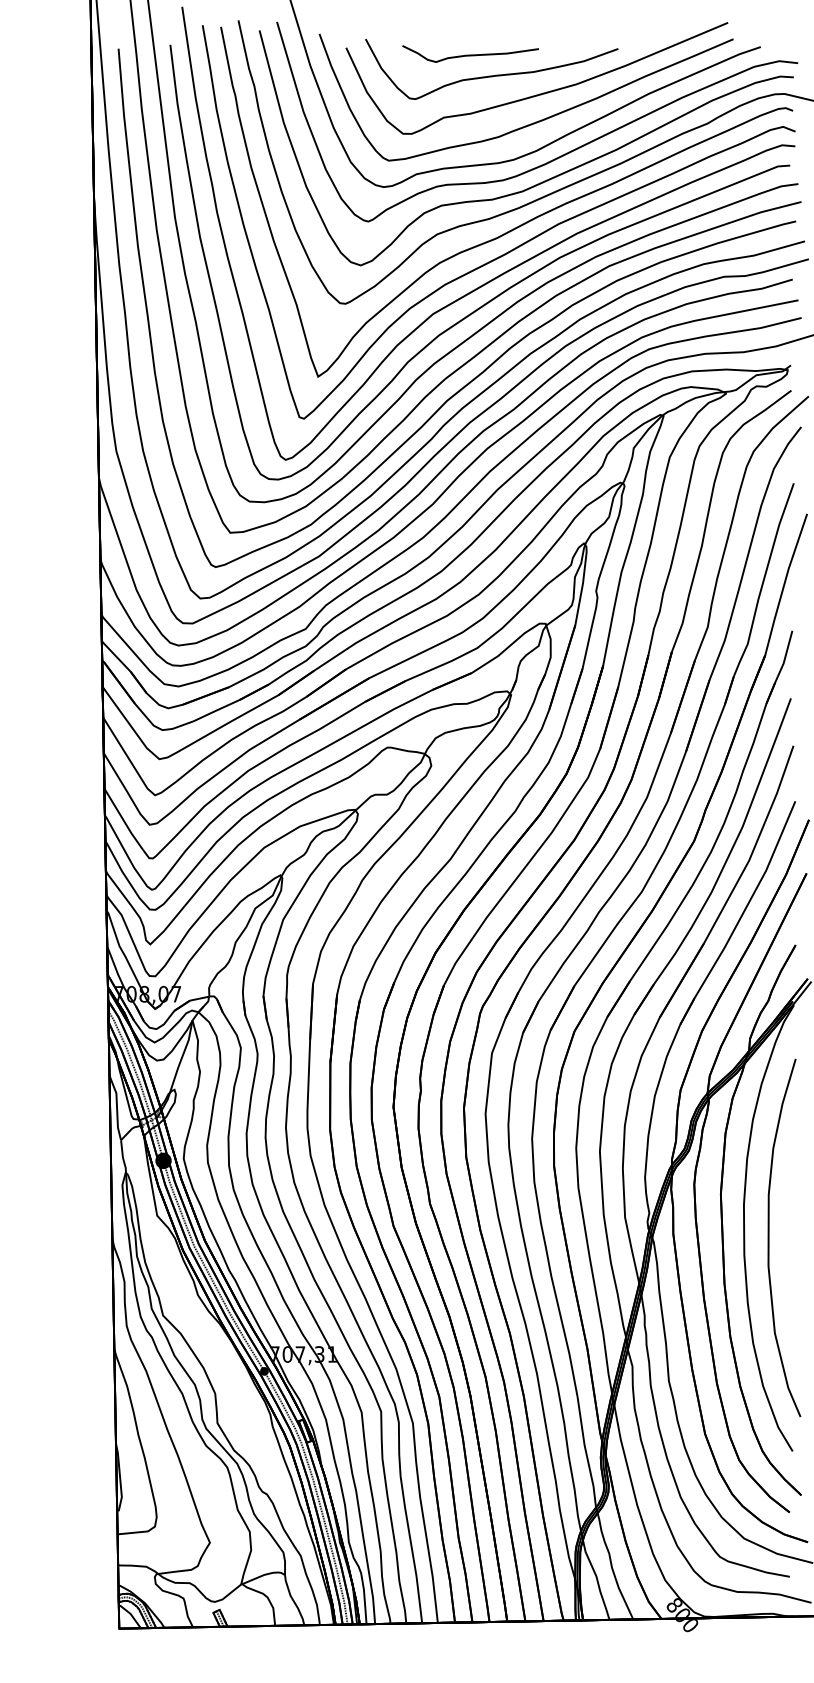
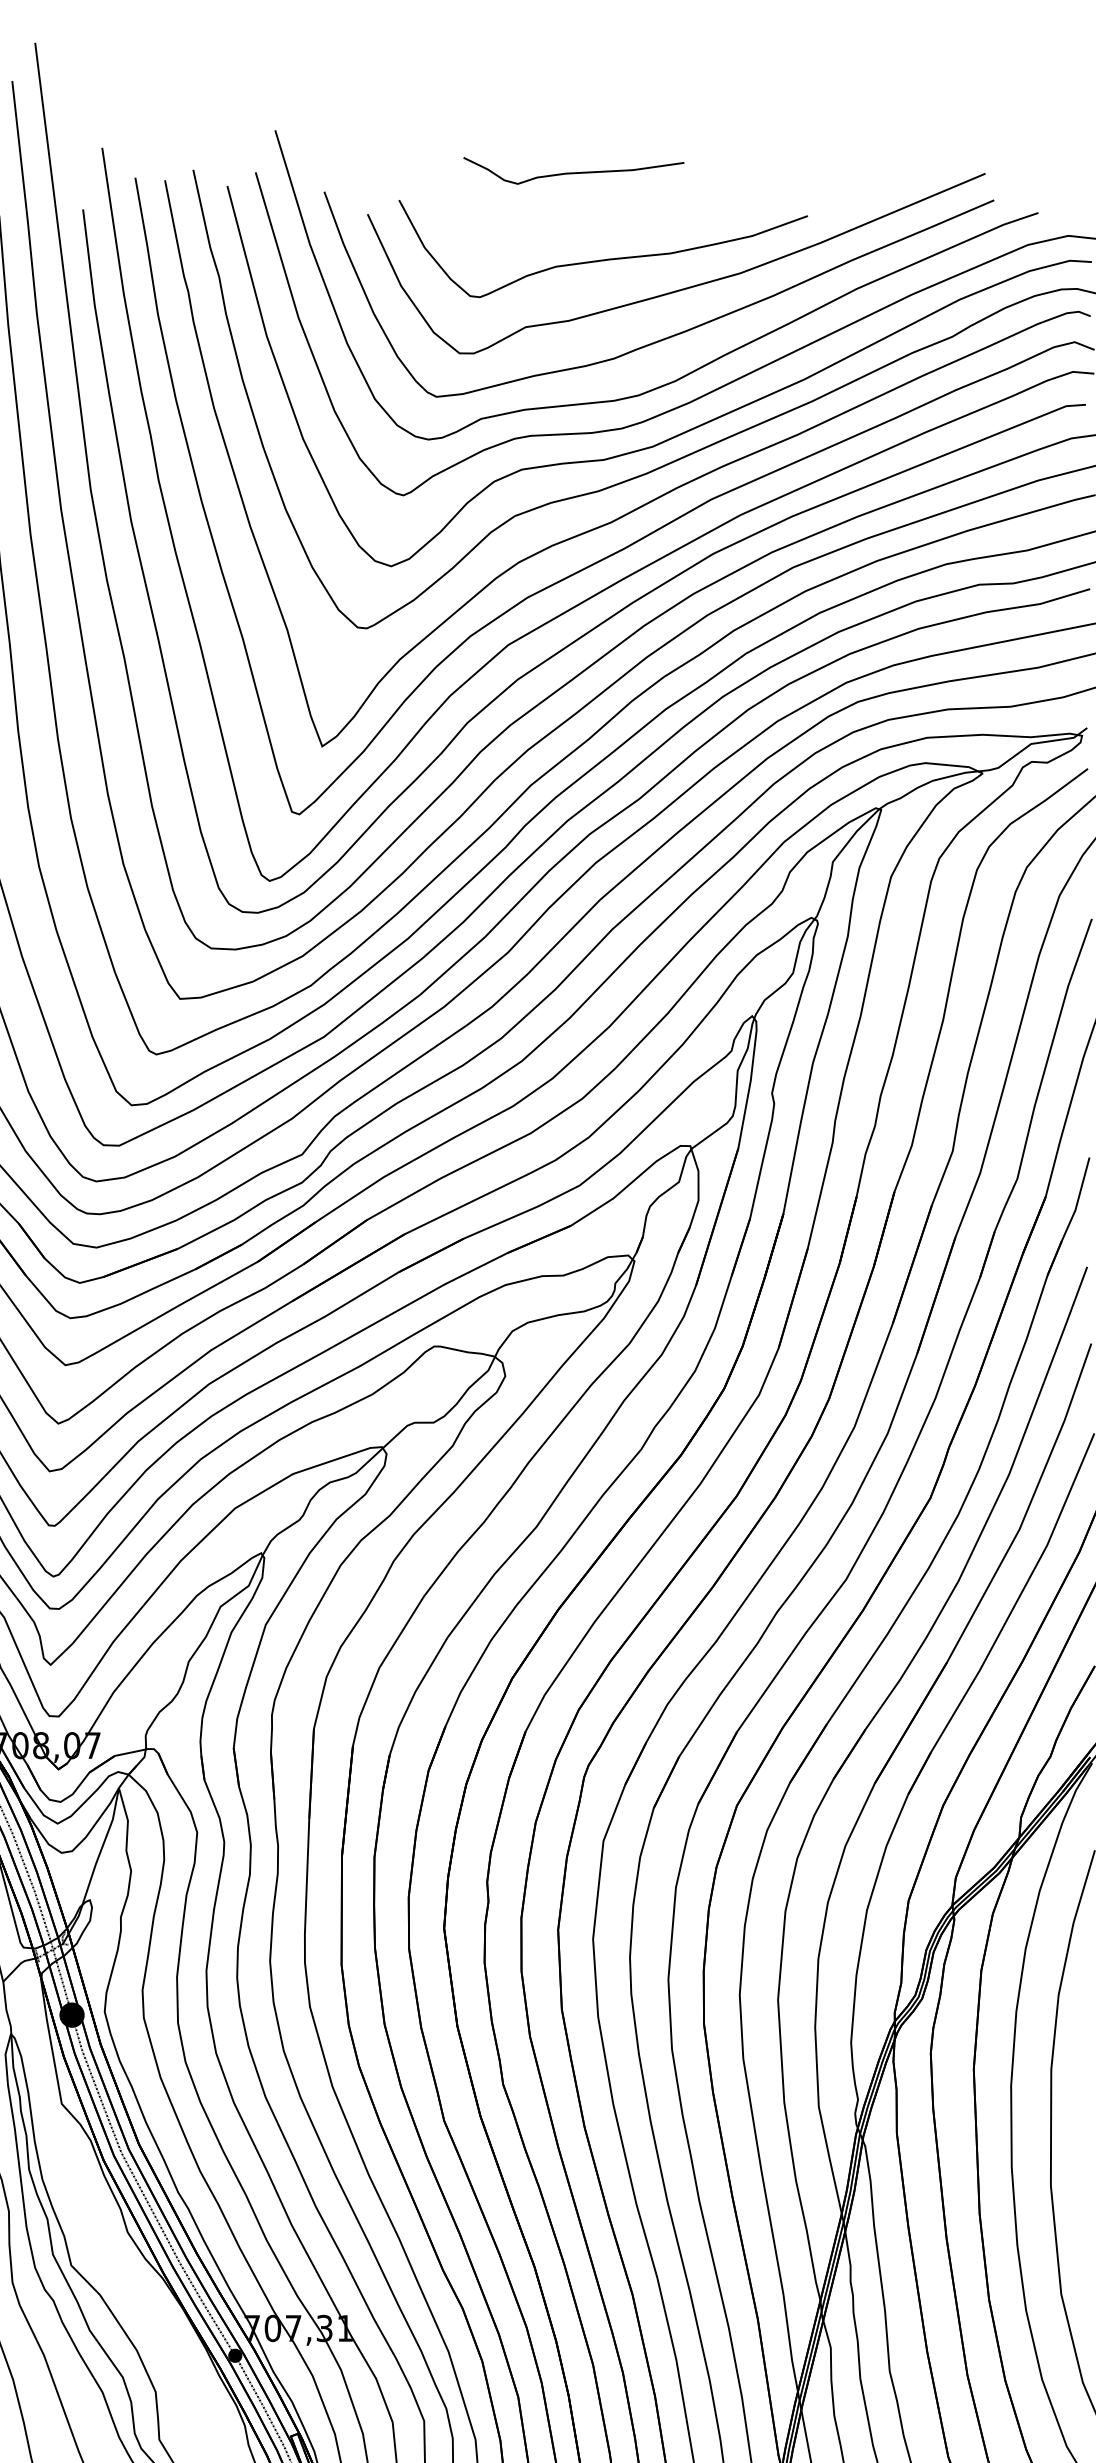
part: (470, 53) -> (573, 170), moved

